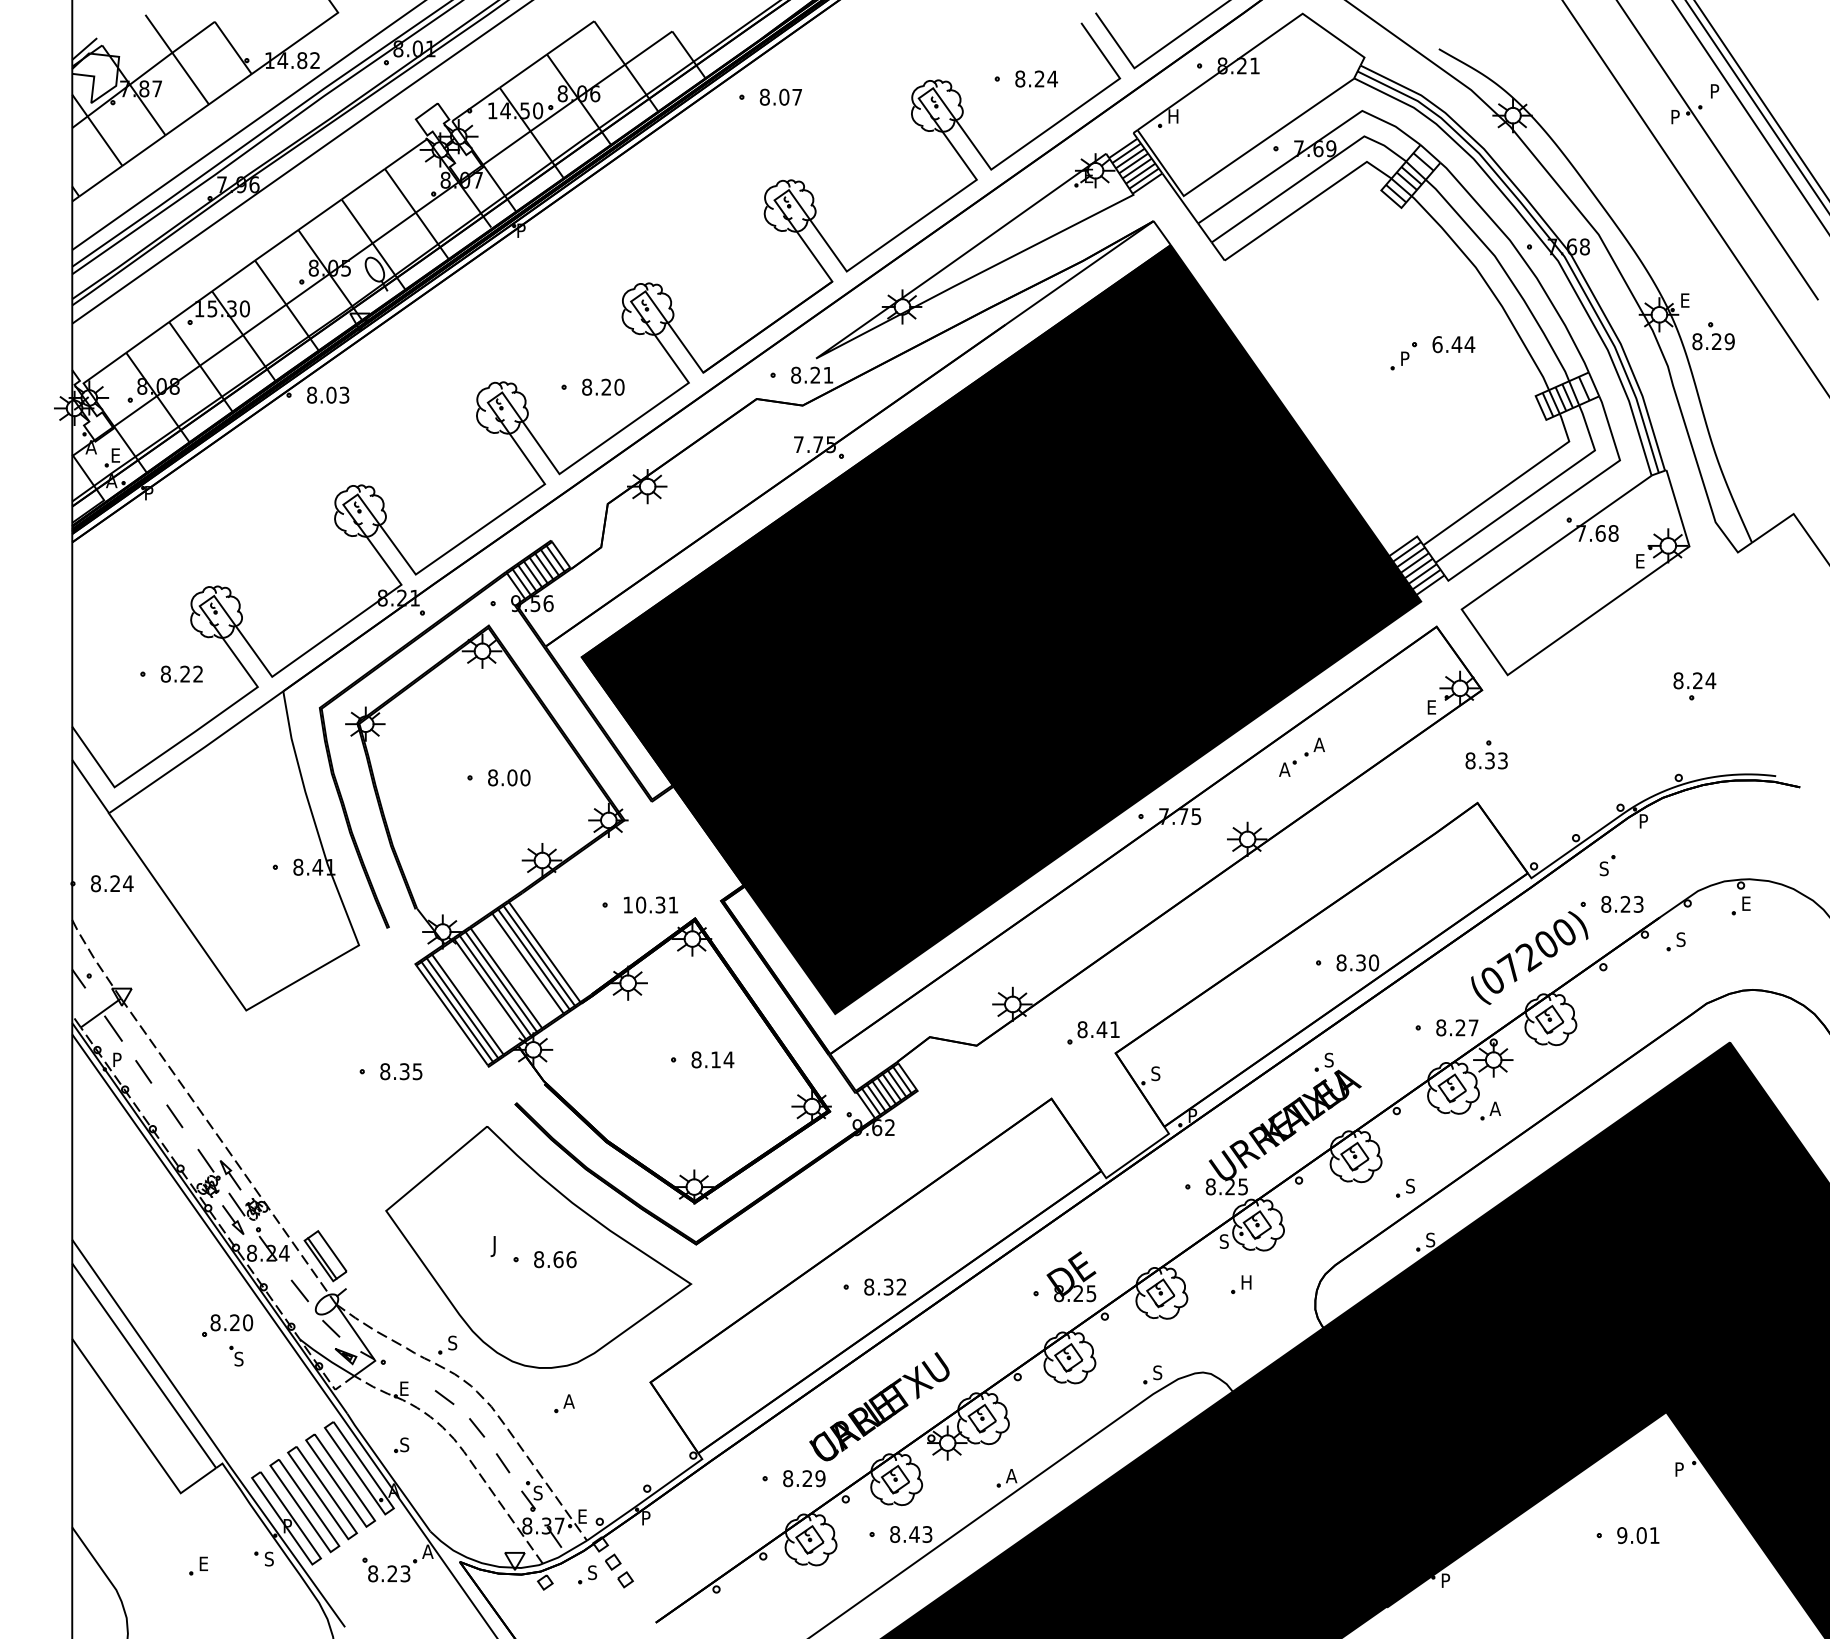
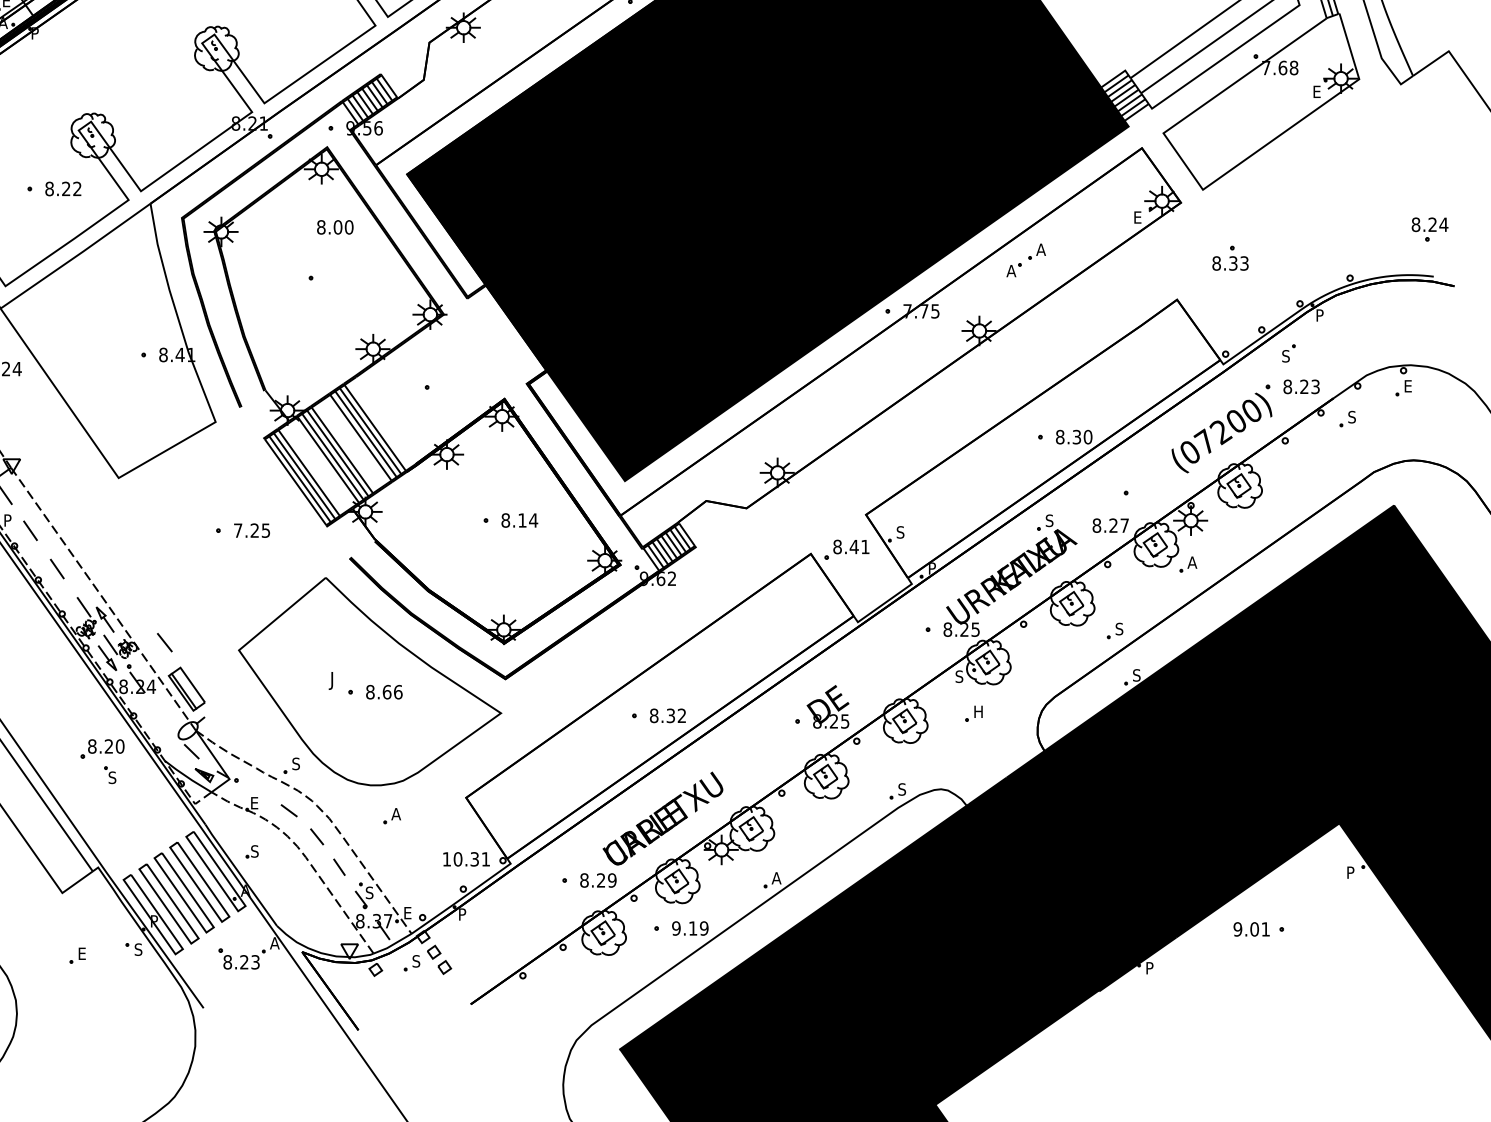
part: (1694, 686) -> (1429, 229), moved
part: (1486, 754) -> (1230, 258), moved
text: (509, 777) -> (335, 227), moved
text: (651, 904) -> (467, 858), moved
text: (1457, 1027) -> (1110, 525), moved
part: (1093, 1032) -> (846, 549), moved
text: (394, 1071) -> (246, 530), 8.35 -> 7.25
line: (299, 1290) -> (164, 642), moved
text: (911, 1534) -> (690, 928), 8.43 -> 9.19
text: (1638, 1535) -> (1251, 929), moved

